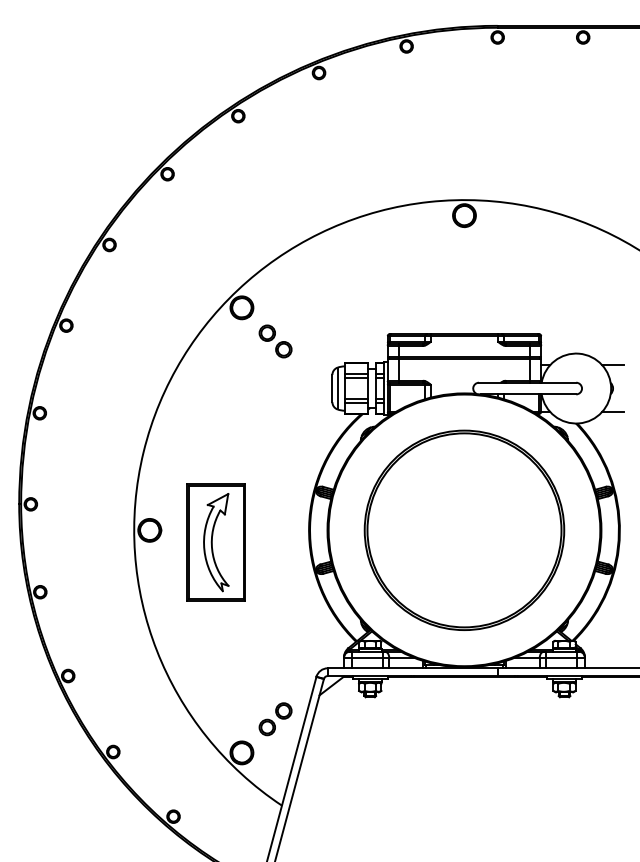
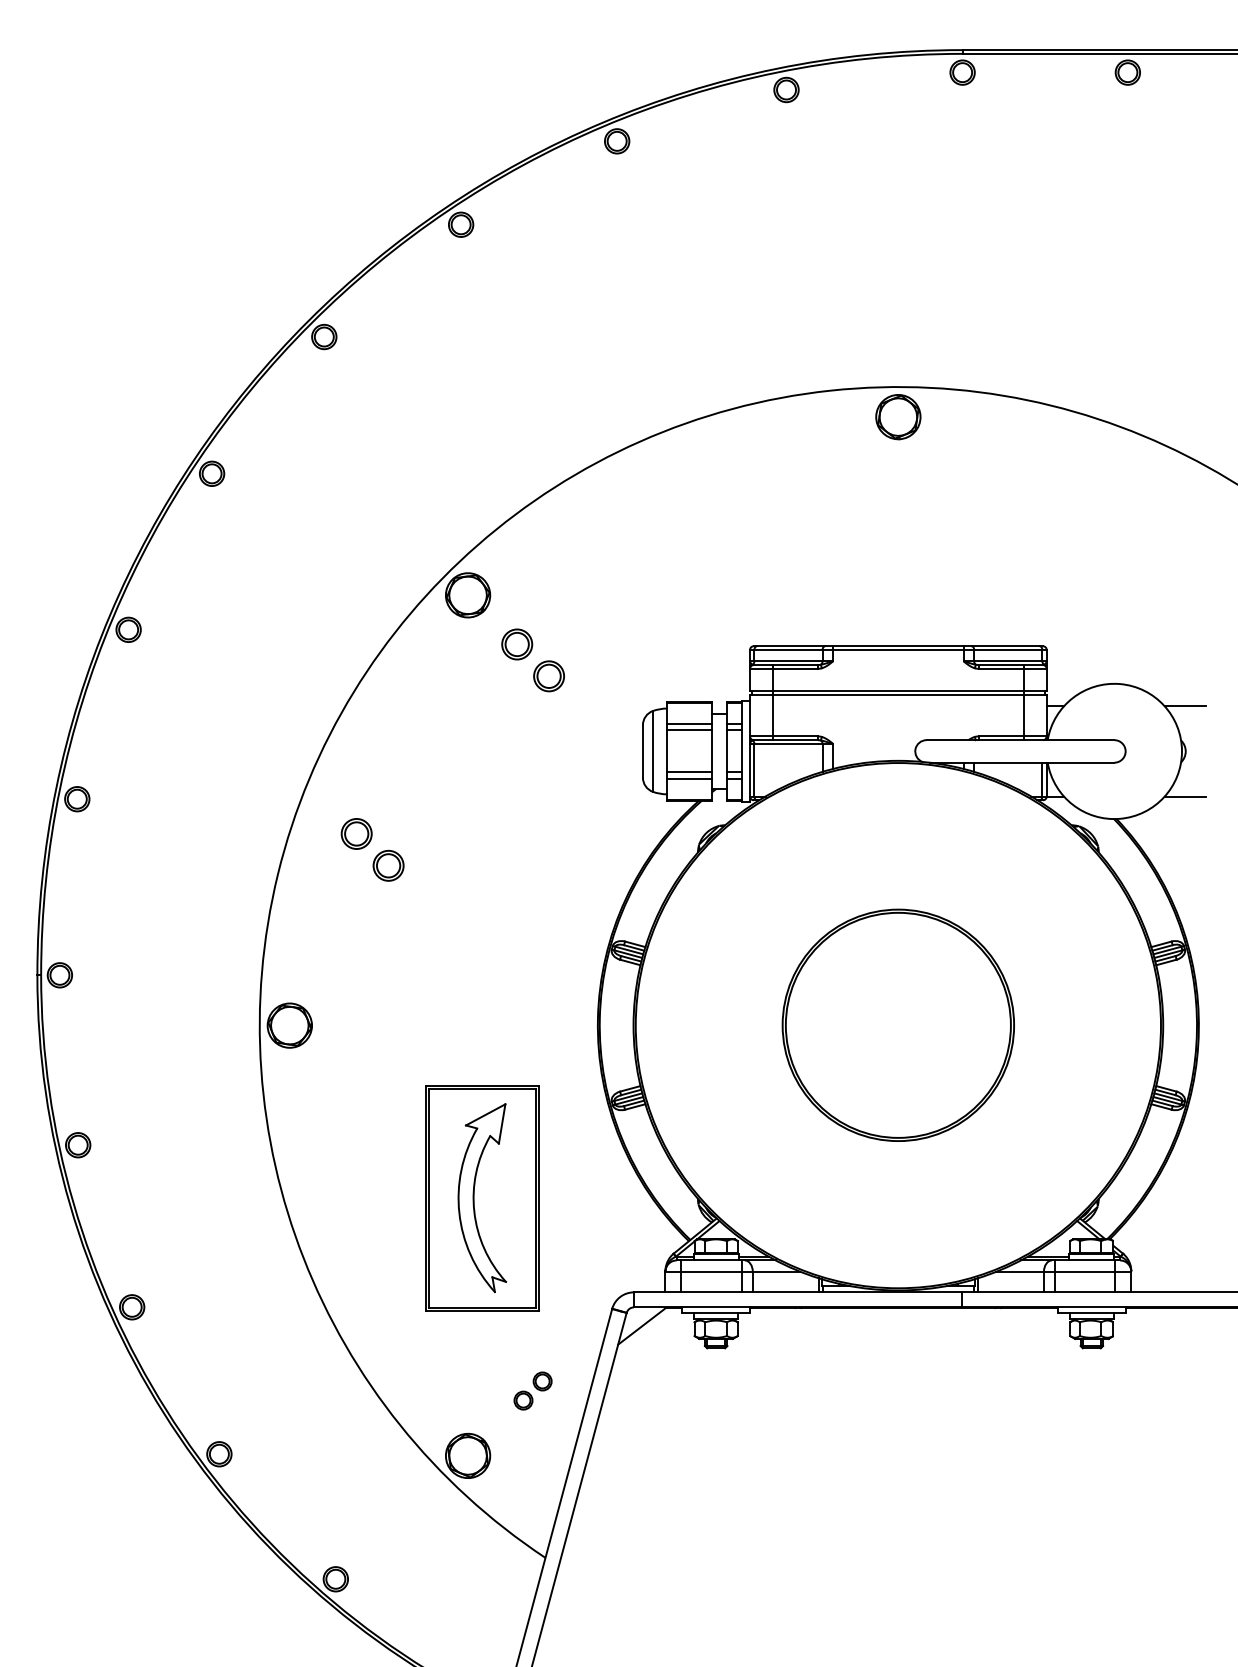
part: (192, 439) -> (372, 849), added
part: (464, 529) -> (898, 1023), size x0.6
part: (215, 542) -> (480, 1197), moved
part: (275, 719) -> (532, 1391), size x0.6

